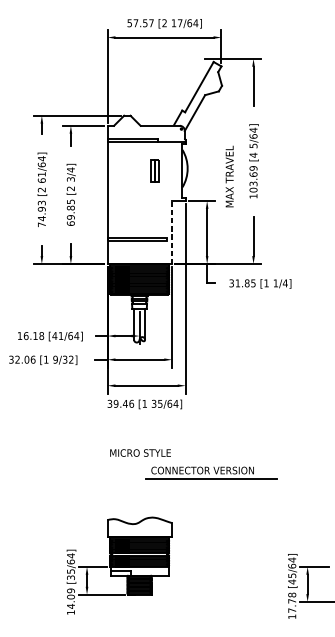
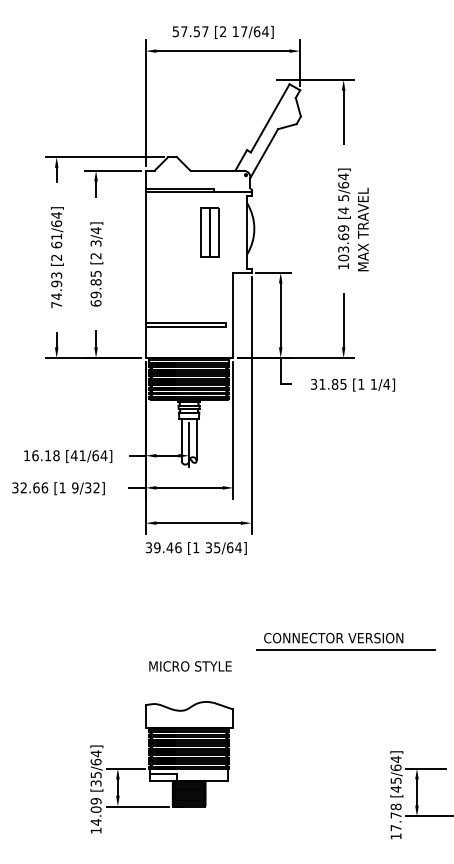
part: (154, 171) -> (209, 232), size x1.67
text: (229, 176) -> (363, 229), moved
line: (172, 232) -> (233, 315), dashed -> solid
text: (26, 359) -> (36, 487), 32.06 -> 32.66
text: (140, 453) -> (190, 666), moved
part: (211, 473) -> (345, 641), moved

